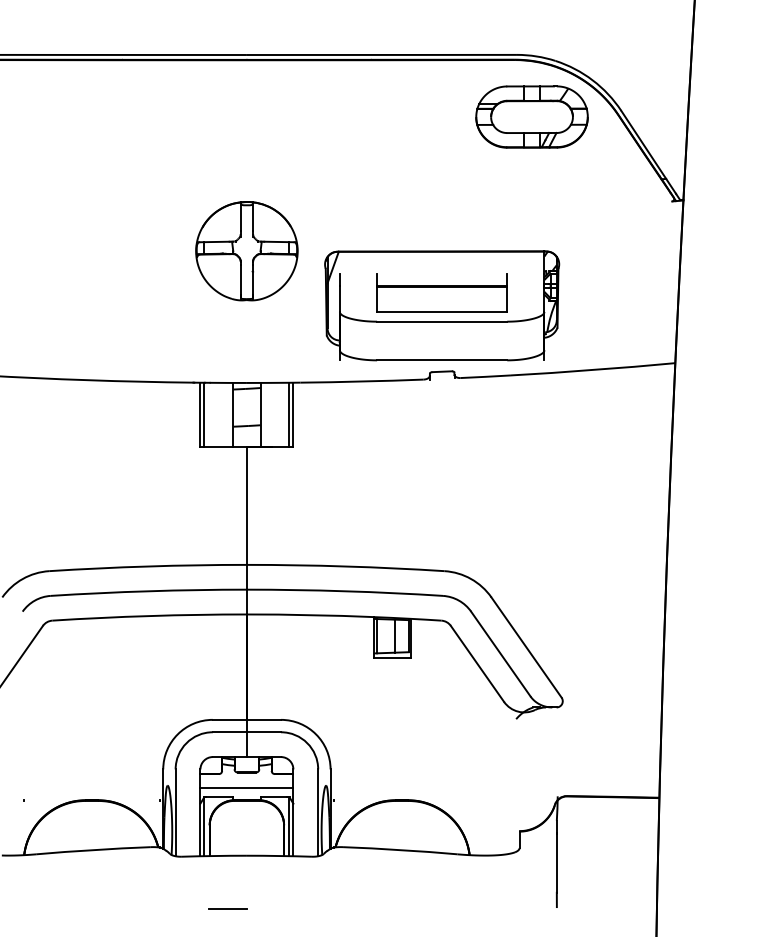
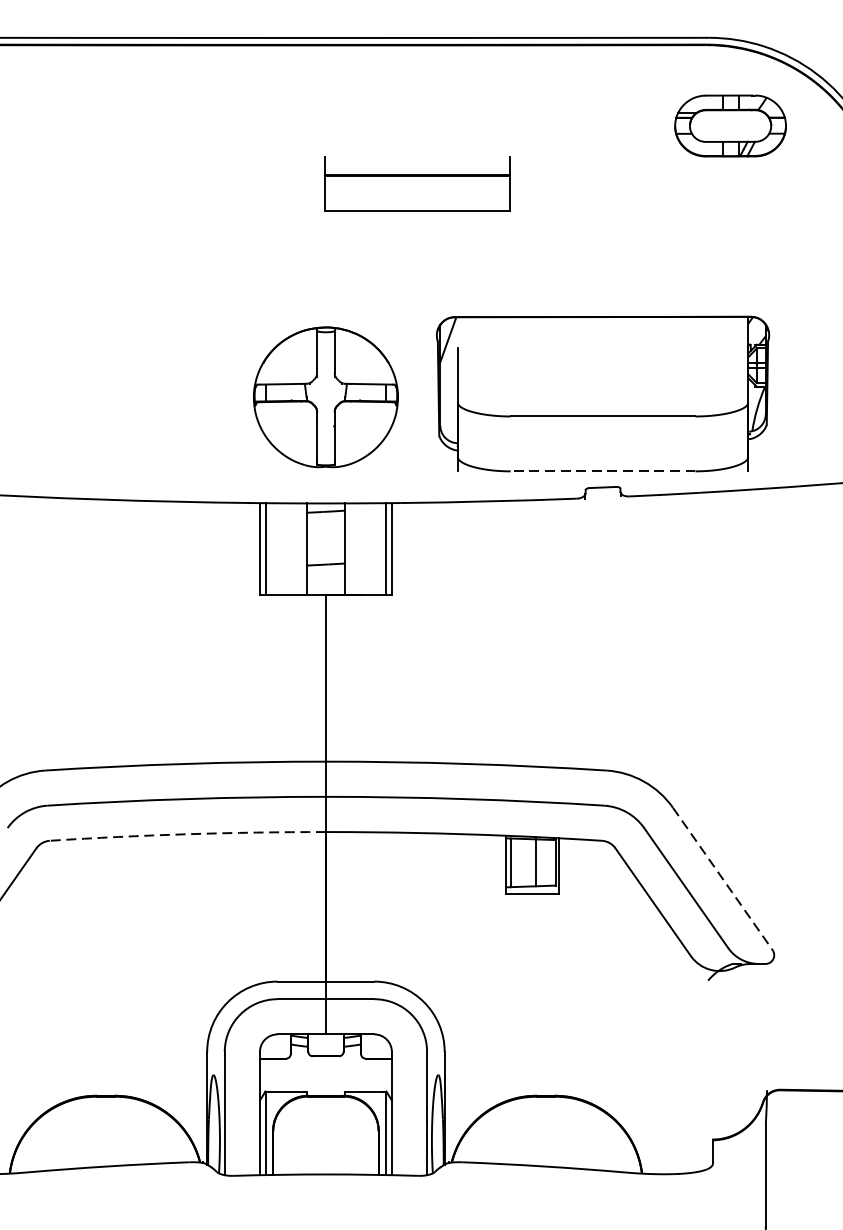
part: (531, 116) -> (729, 125), size x0.7
part: (246, 251) -> (325, 397), moved
part: (441, 292) -> (416, 183), moved
line: (441, 360) -> (602, 471), solid -> dashed
arc: (149, 616) -> (187, 834), solid -> dashed
line: (526, 648) -> (722, 880), solid -> dashed
line: (246, 788) -> (325, 1079), removed

